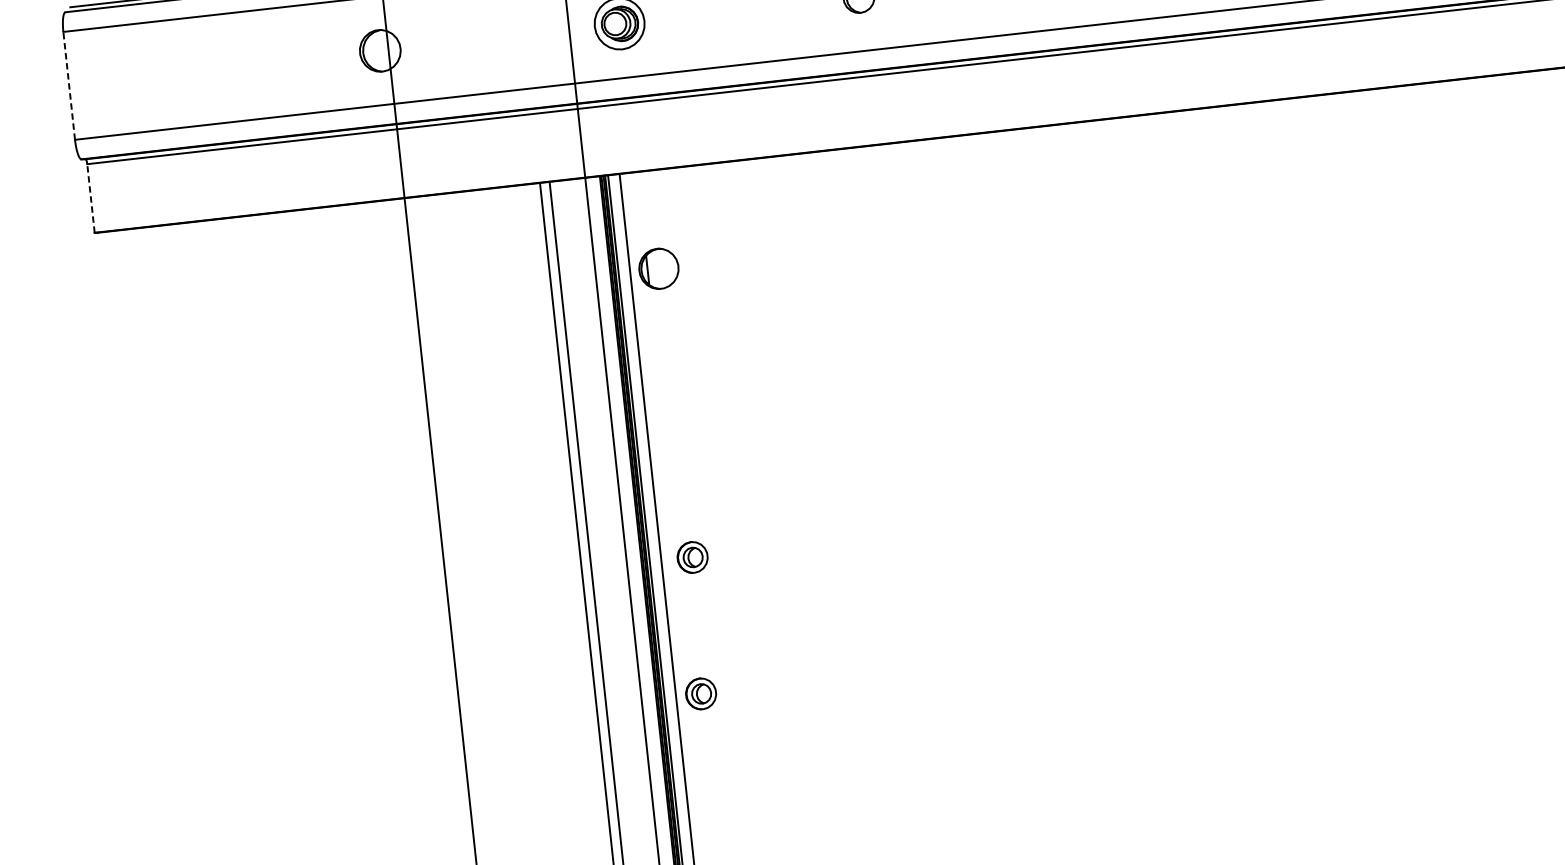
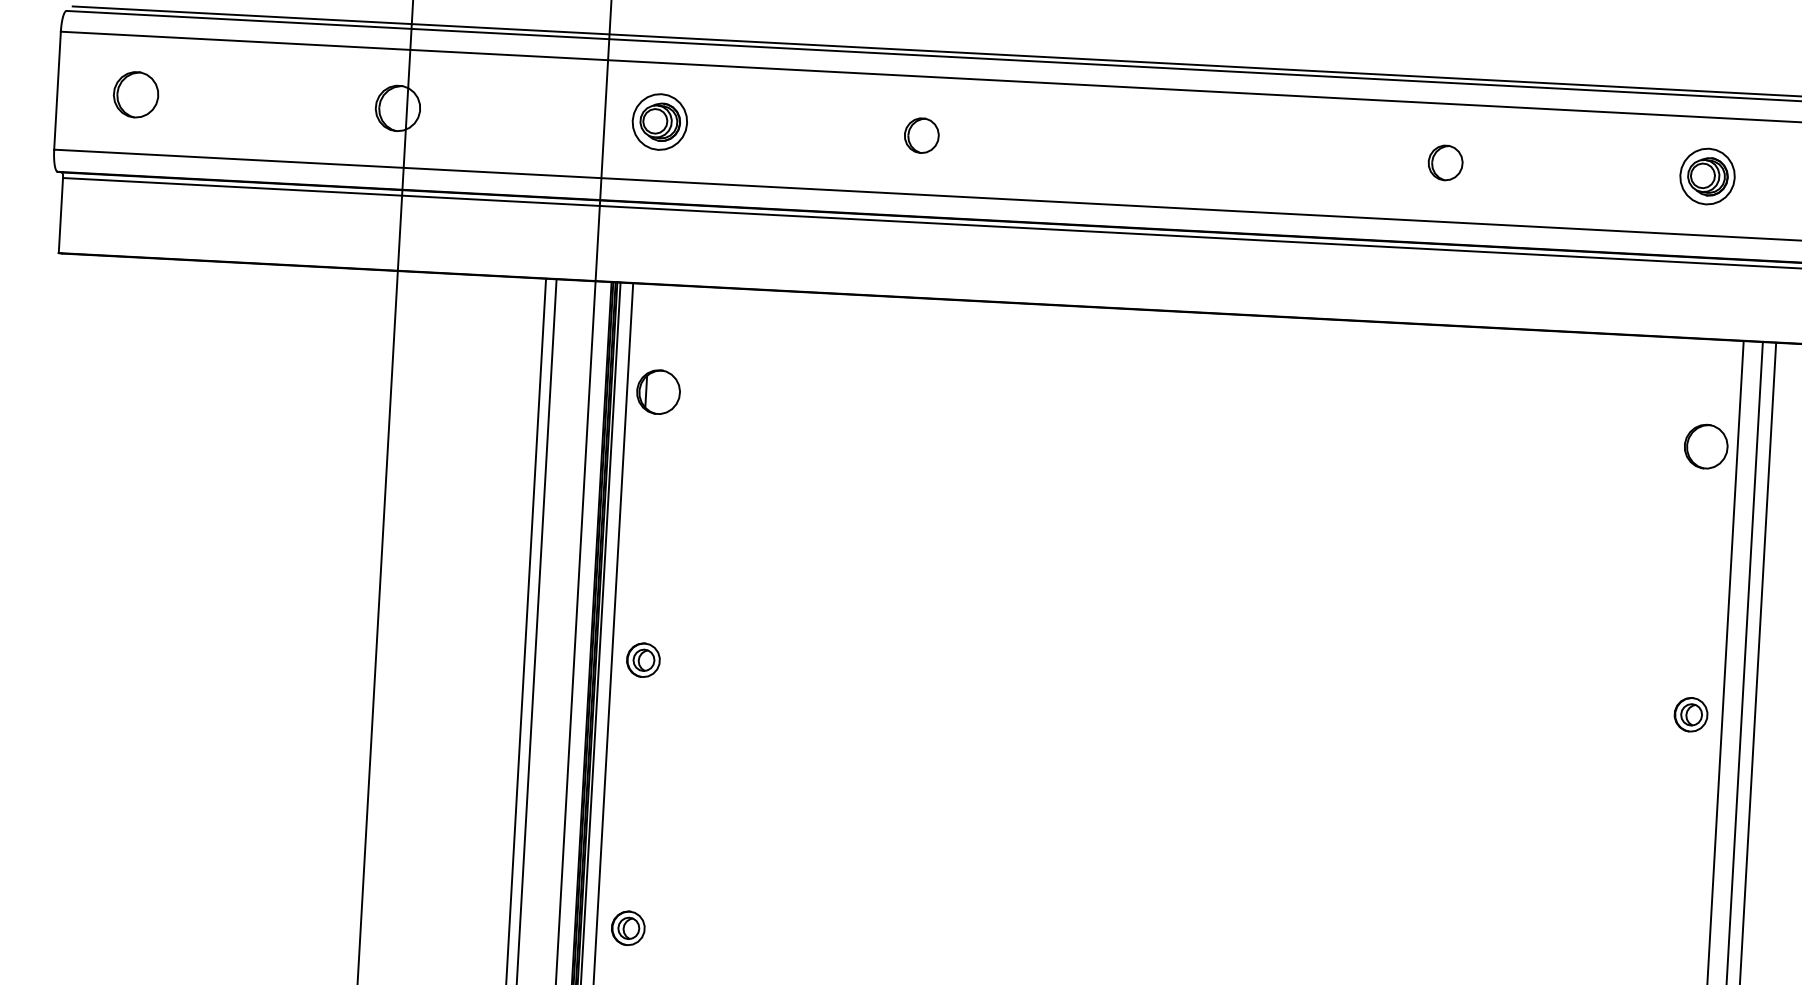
part: (141, 77) -> (136, 94), added
line: (69, 85) -> (57, 90), dashed -> solid
line: (90, 198) -> (60, 215), dashed -> solid
part: (692, 556) -> (643, 659), moved
part: (701, 693) -> (628, 927), moved

